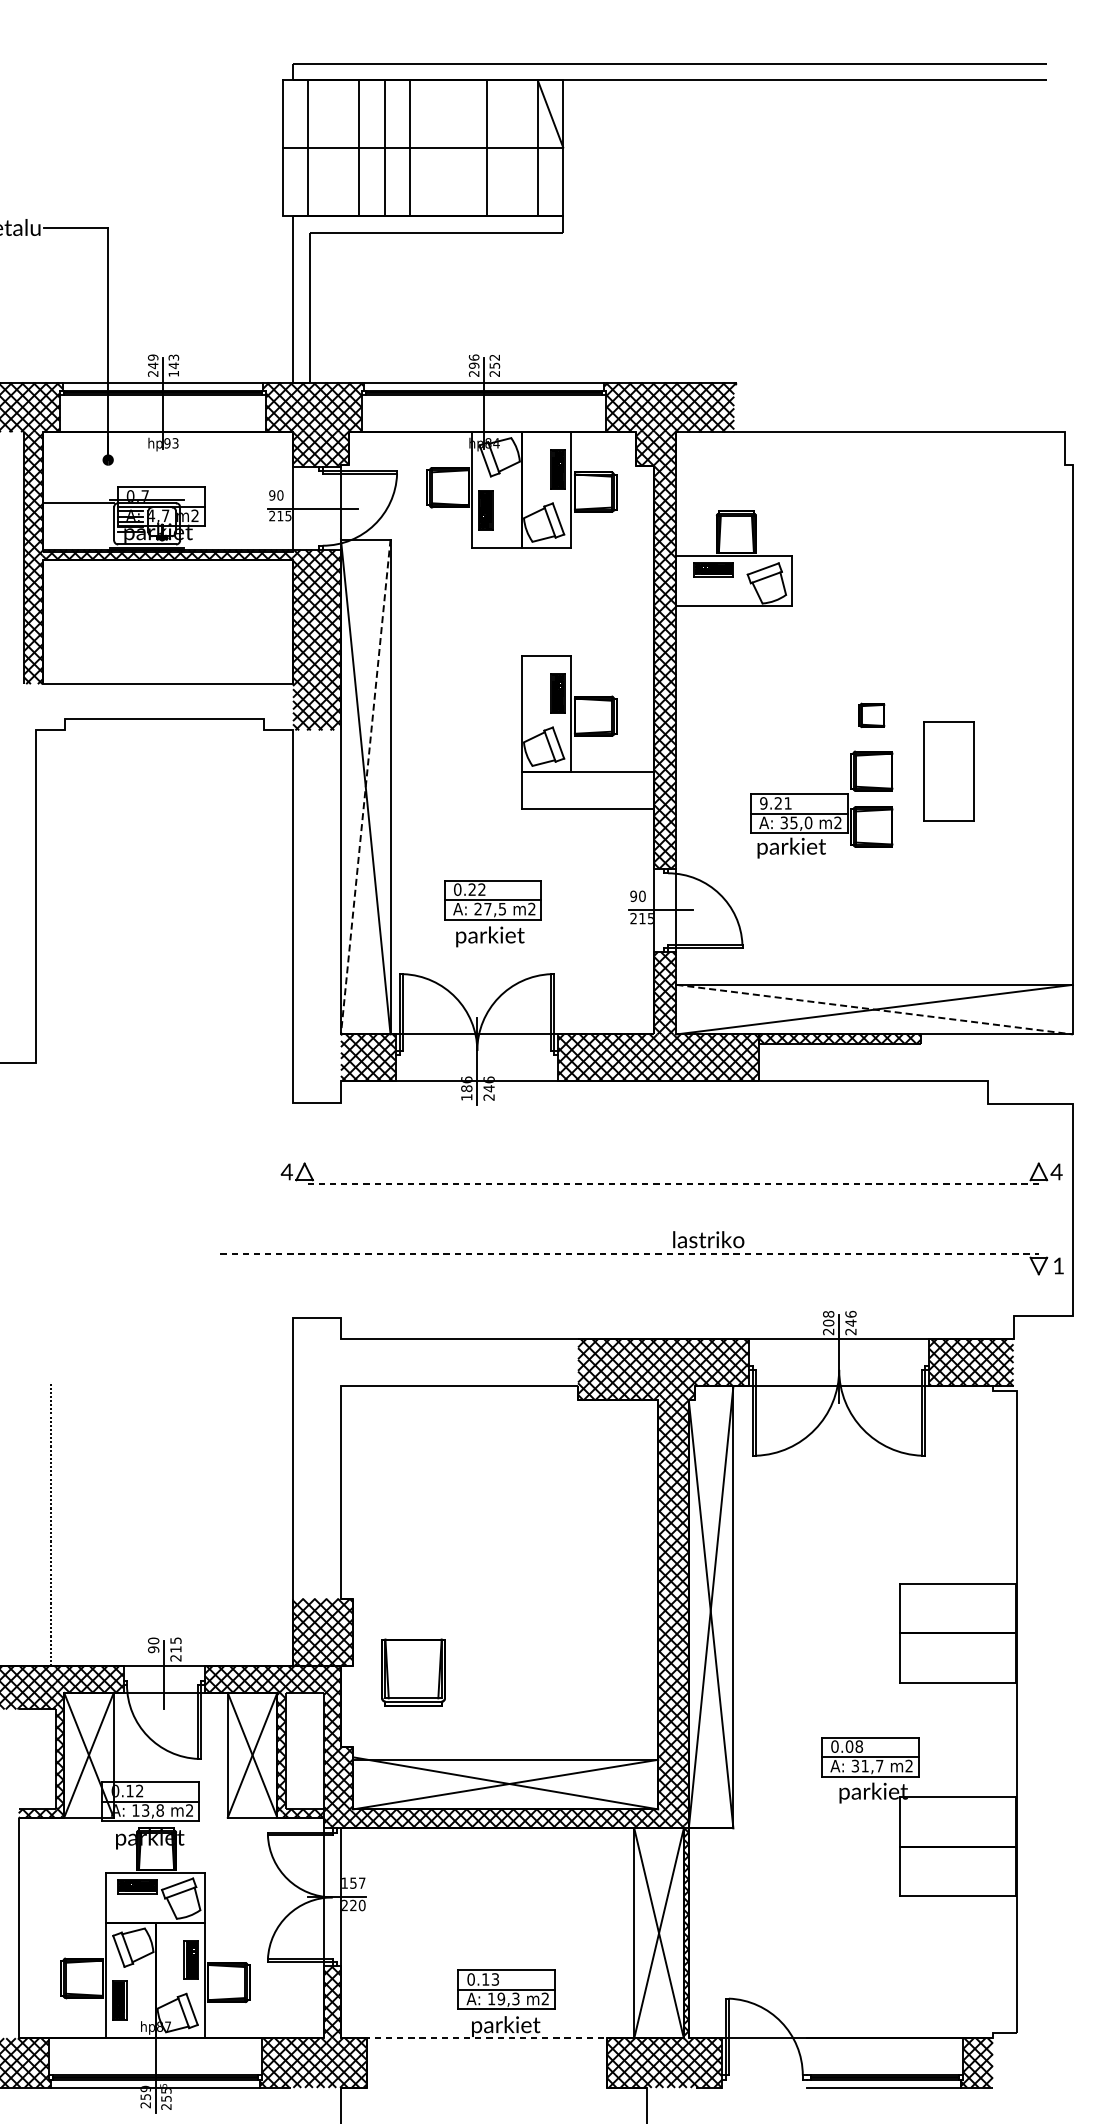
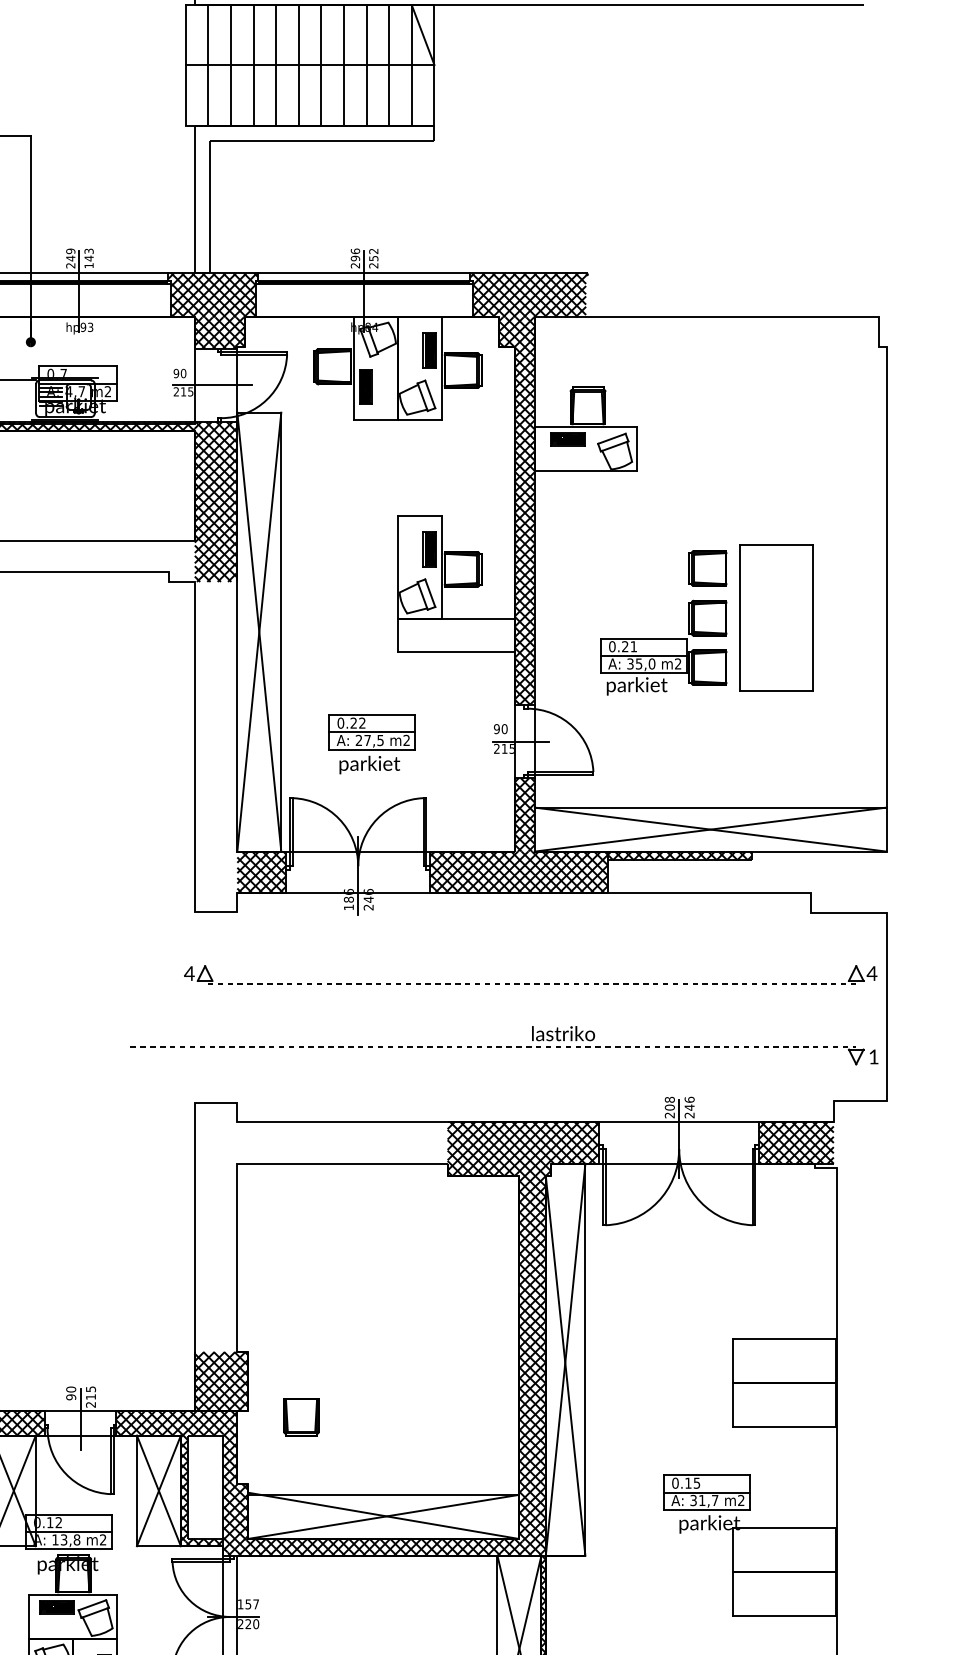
line: (333, 147) -> (230, 64), added
line: (435, 147) -> (321, 64), added
line: (461, 147) -> (344, 64), added
line: (512, 147) -> (389, 64), added
part: (871, 715) -> (707, 568), size x1.67
part: (948, 771) -> (776, 618), size x1.67
line: (365, 786) -> (259, 631), dashed -> solid
text: (763, 803) -> (612, 646), 9.21 -> 0.21
line: (874, 1009) -> (710, 829), dashed -> solid
part: (412, 1671) -> (300, 1416), size x0.62
text: (854, 1746) -> (692, 1483), 0.08 -> 0.15

